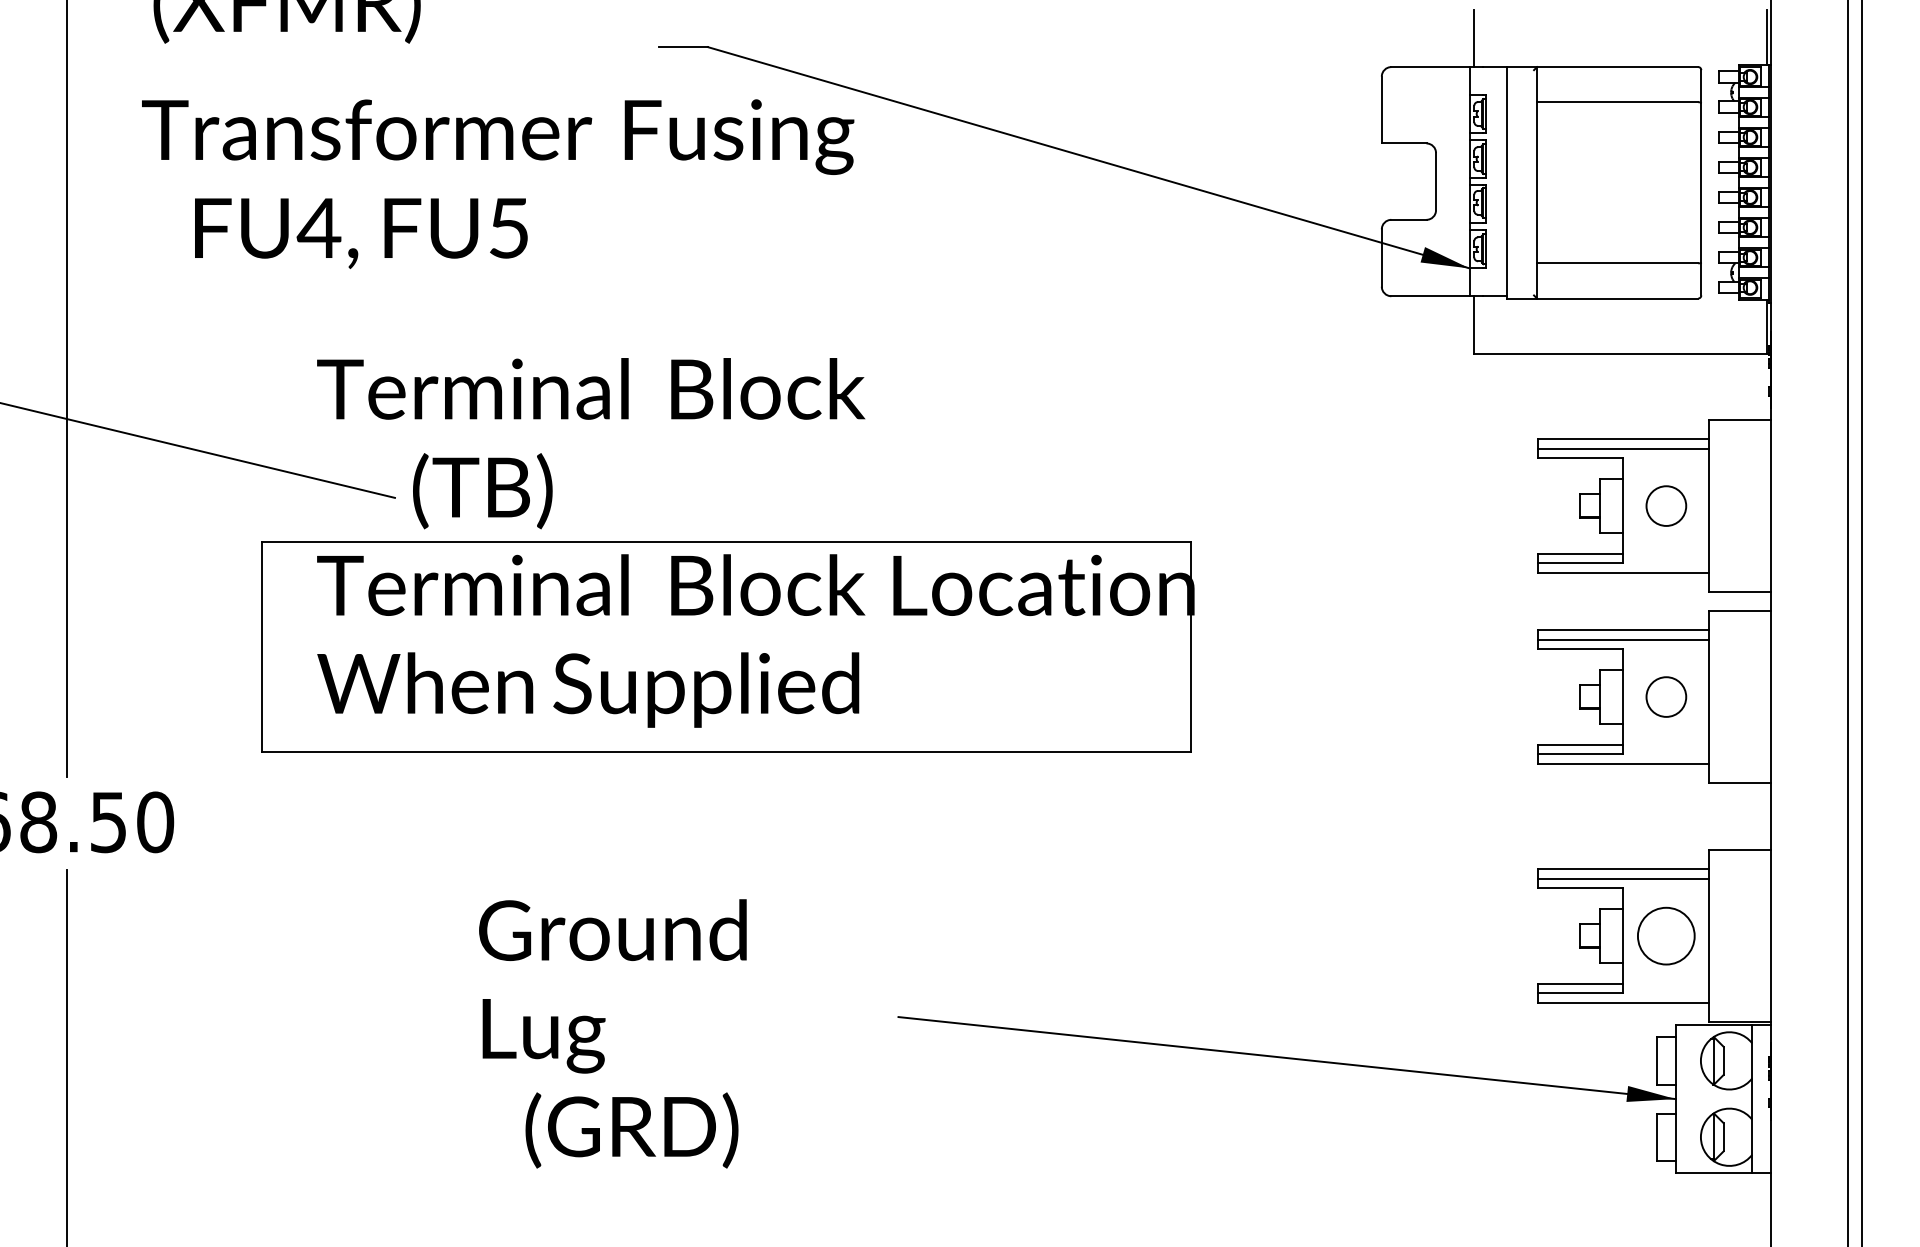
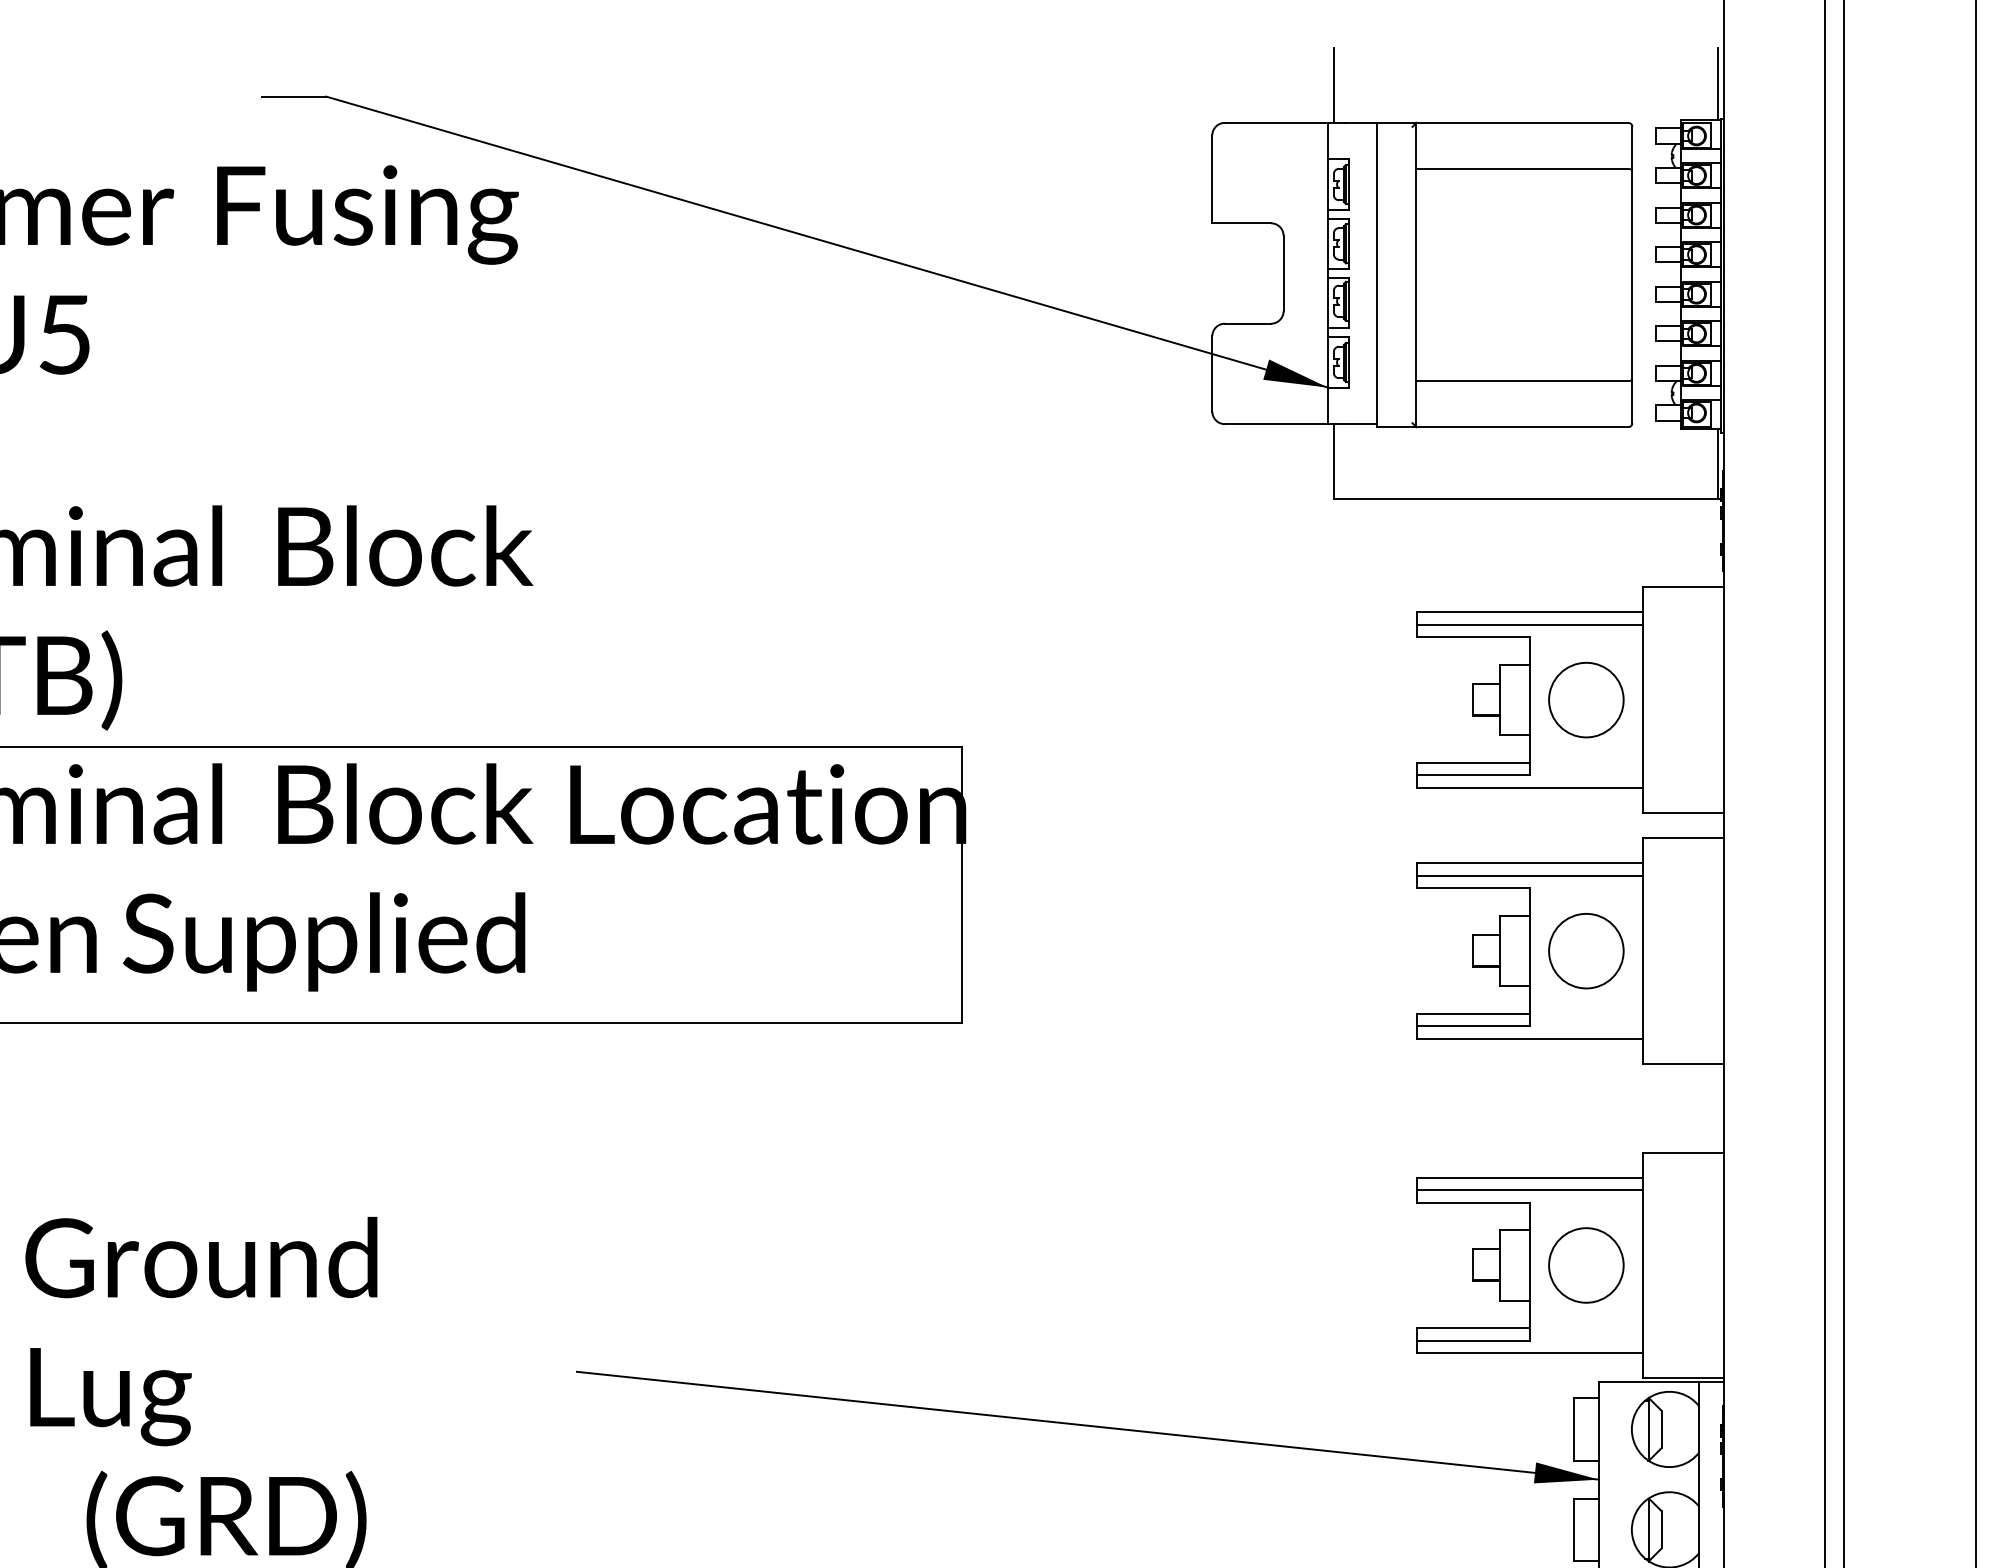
circle: (1666, 505) -> (1586, 699), size x1.43
circle: (1666, 696) -> (1586, 950), size x1.43

